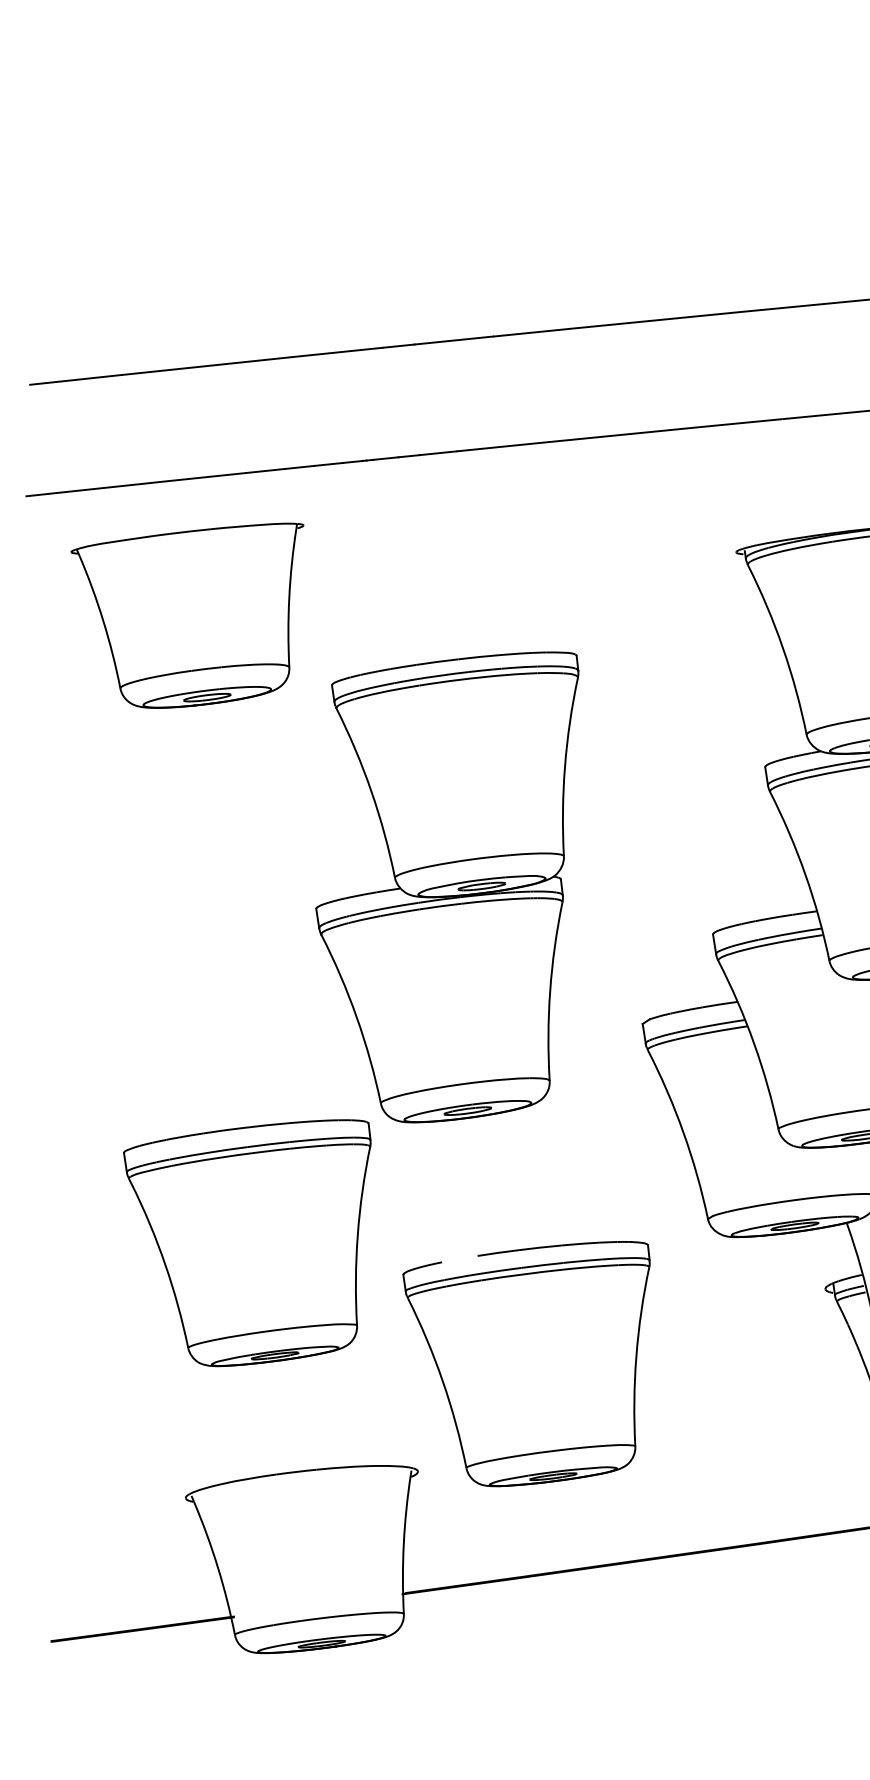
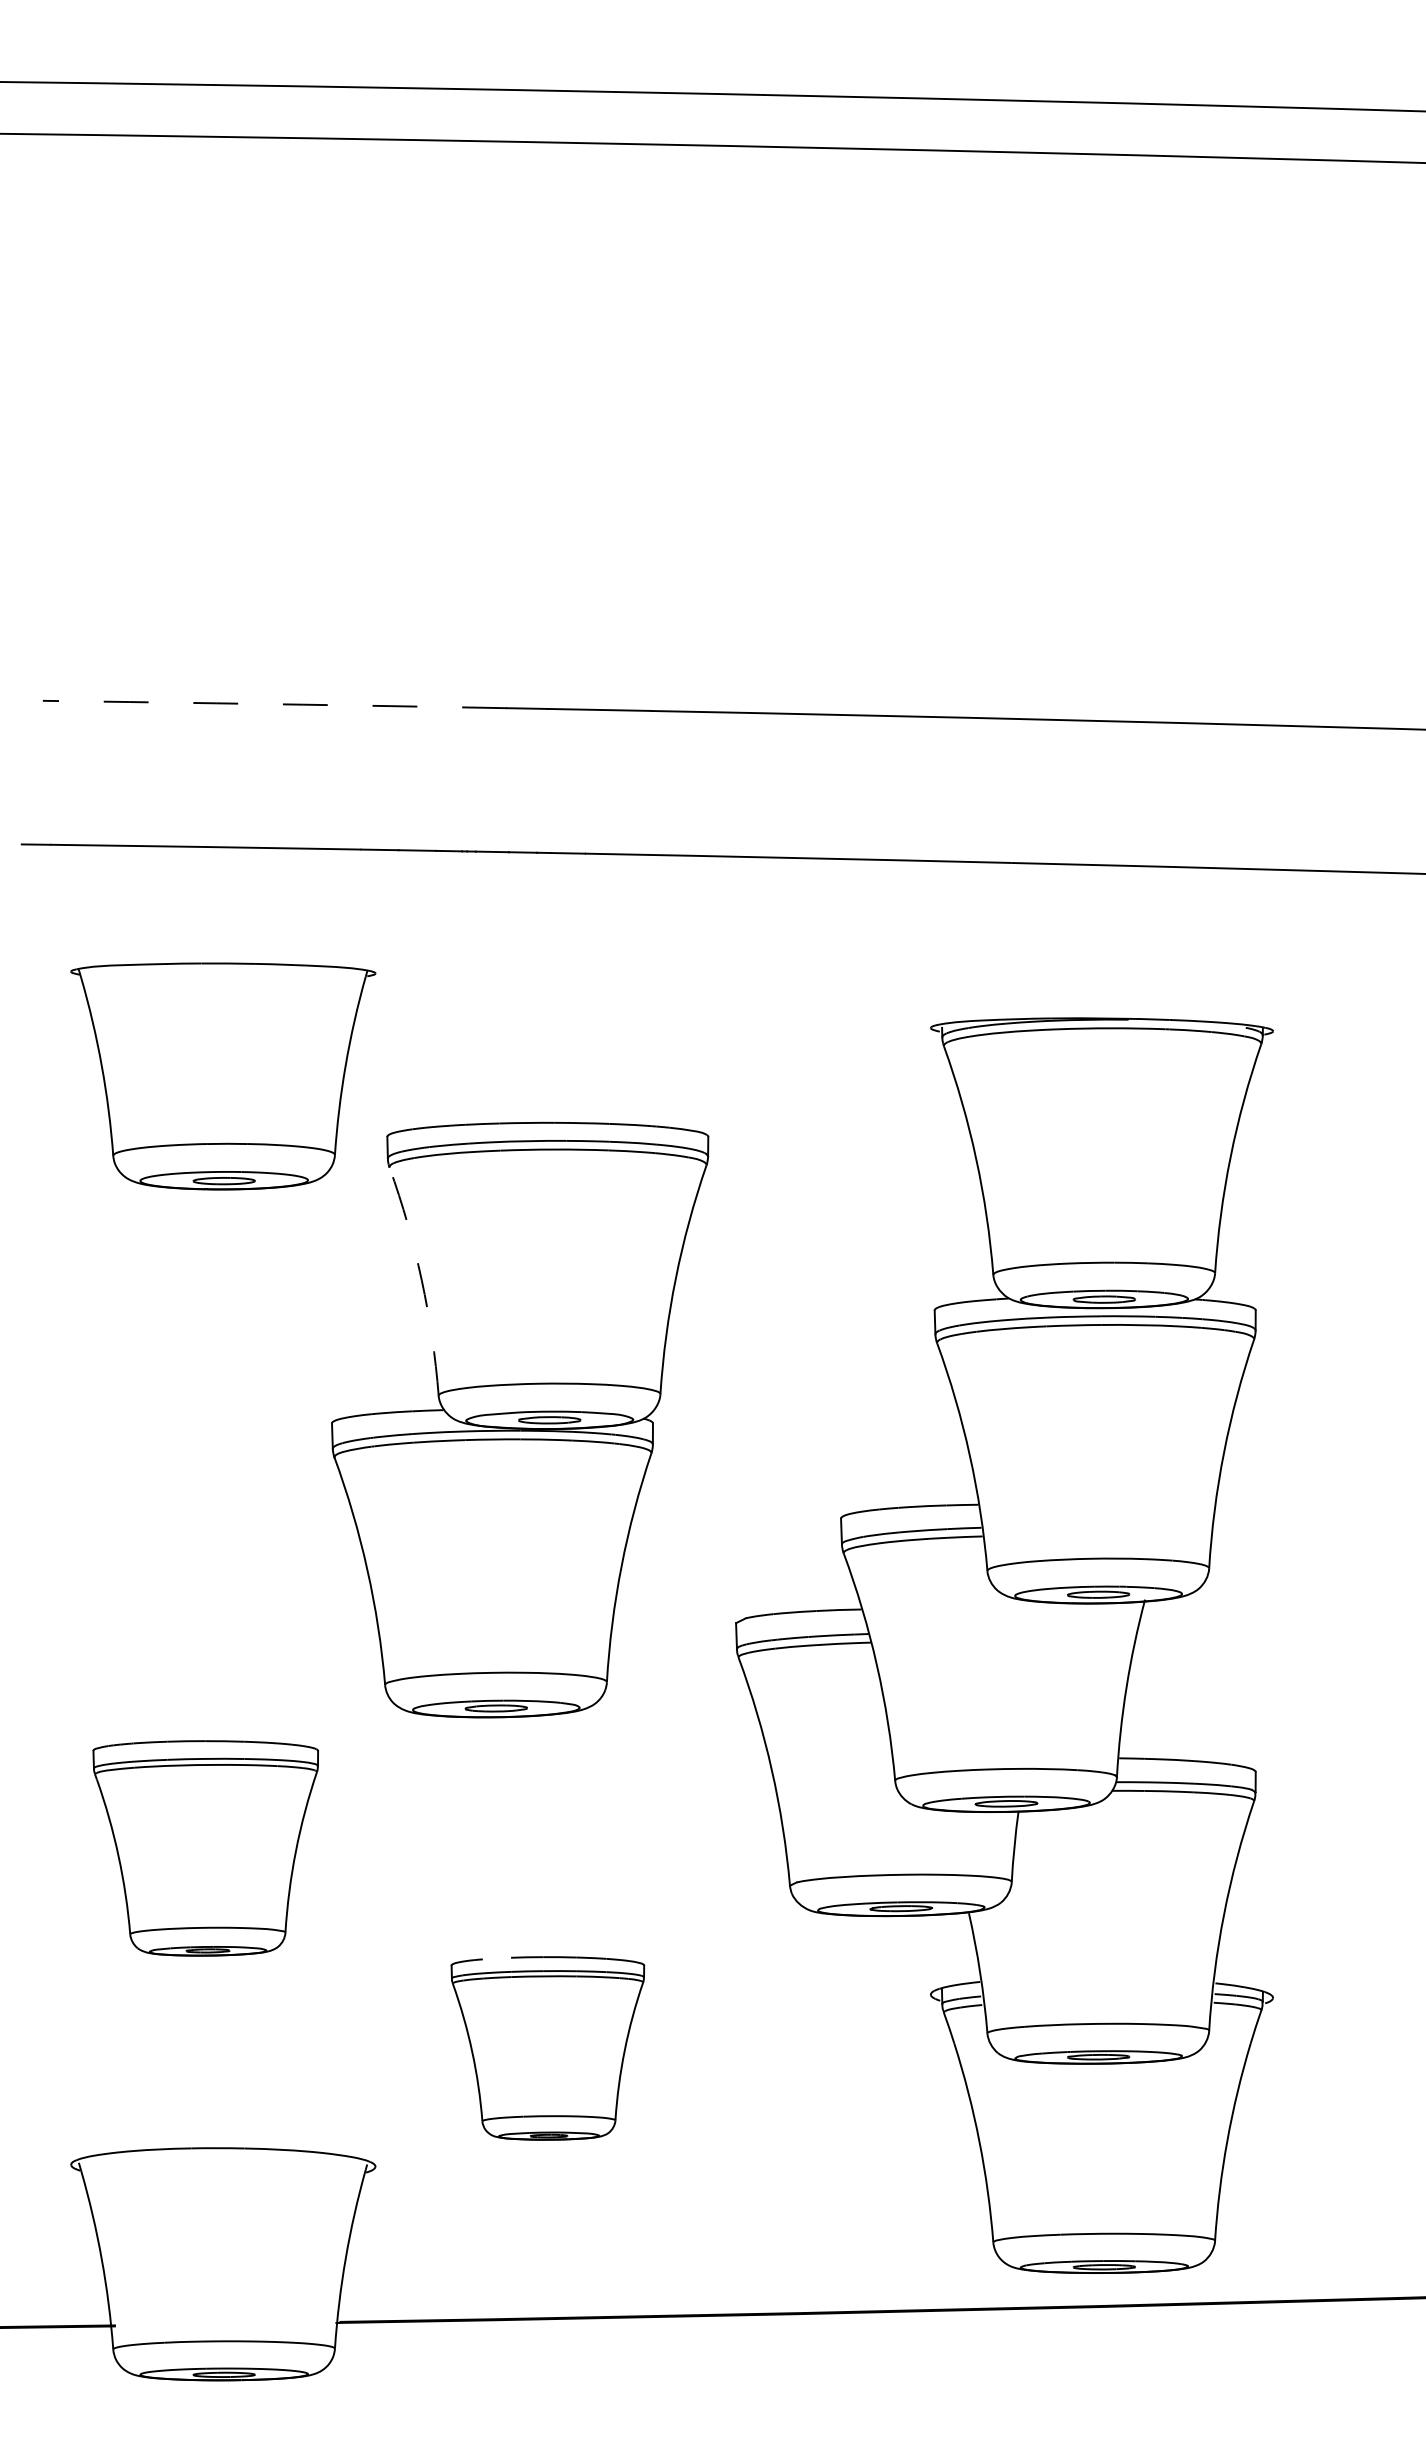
arc: (206, 366) -> (274, 704), solid -> dashed
part: (197, 617) -> (223, 1076), moved
arc: (371, 791) -> (421, 1280), solid -> dashed
part: (259, 1244) -> (205, 1848), size x0.7
part: (538, 1365) -> (547, 2048), size x0.6

